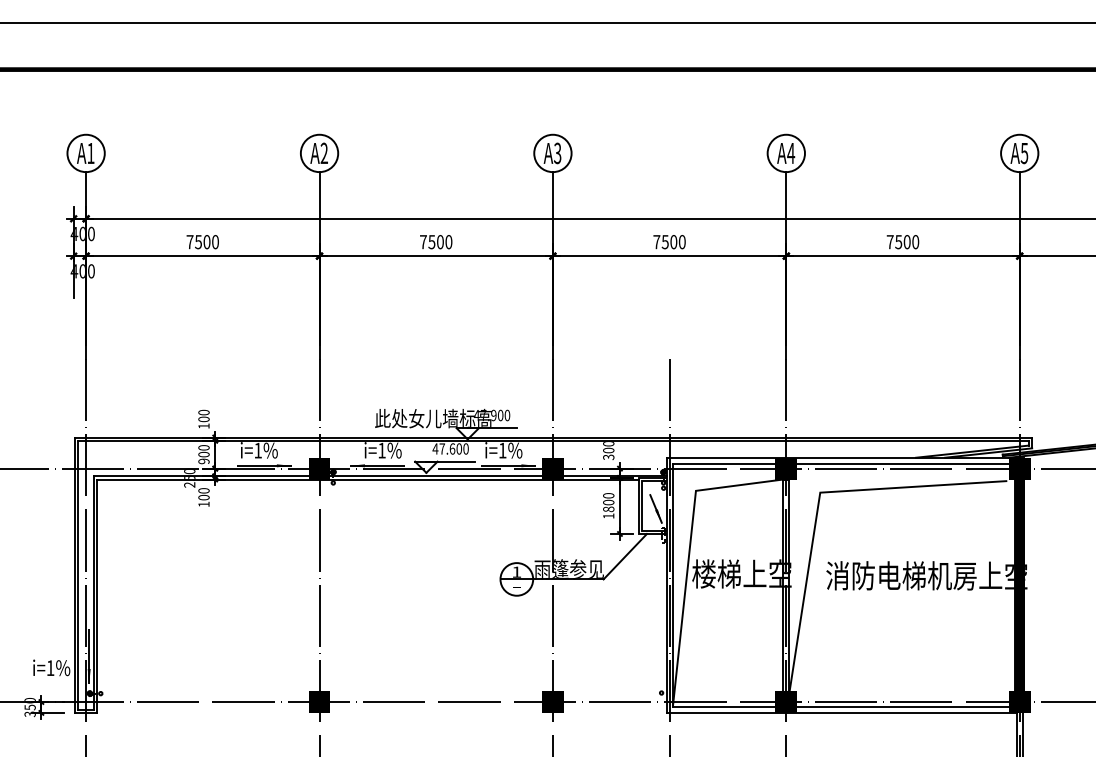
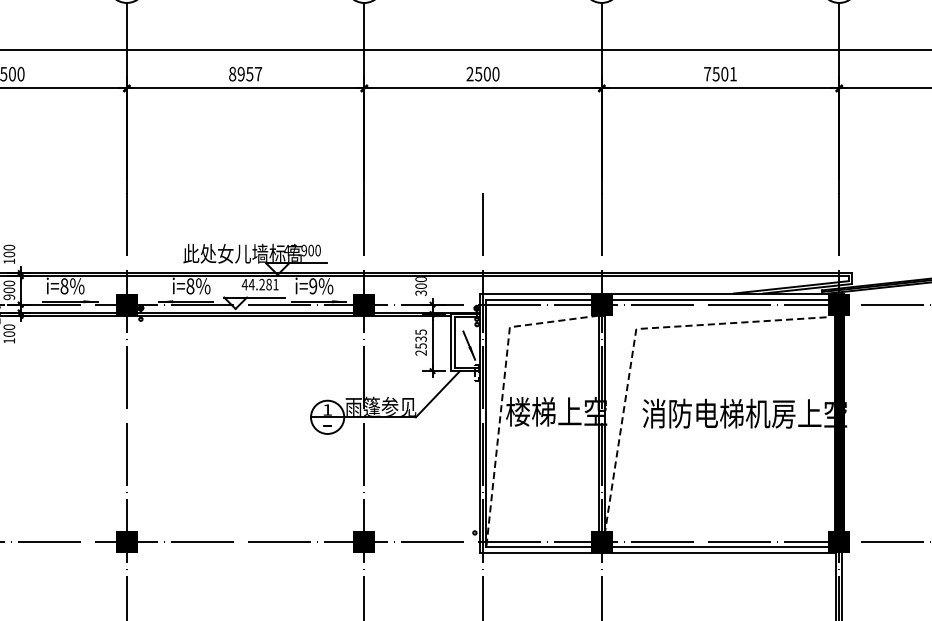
text: (436, 242) -> (245, 74), 7500 -> 8957
text: (656, 242) -> (469, 74), 7500 -> 2500
text: (915, 242) -> (733, 74), 7500 -> 7501
text: (453, 448) -> (263, 284), 47.600 -> 44.281
text: (258, 450) -> (64, 286), i=1% -> i=8%
text: (381, 450) -> (189, 286), i=1% -> i=8%
text: (502, 450) -> (313, 286), i=1% -> i=9%
line: (819, 499) -> (635, 336), solid -> dashed
text: (608, 505) -> (420, 342), 1800 -> 2535
line: (689, 555) -> (503, 393), solid -> dashed

